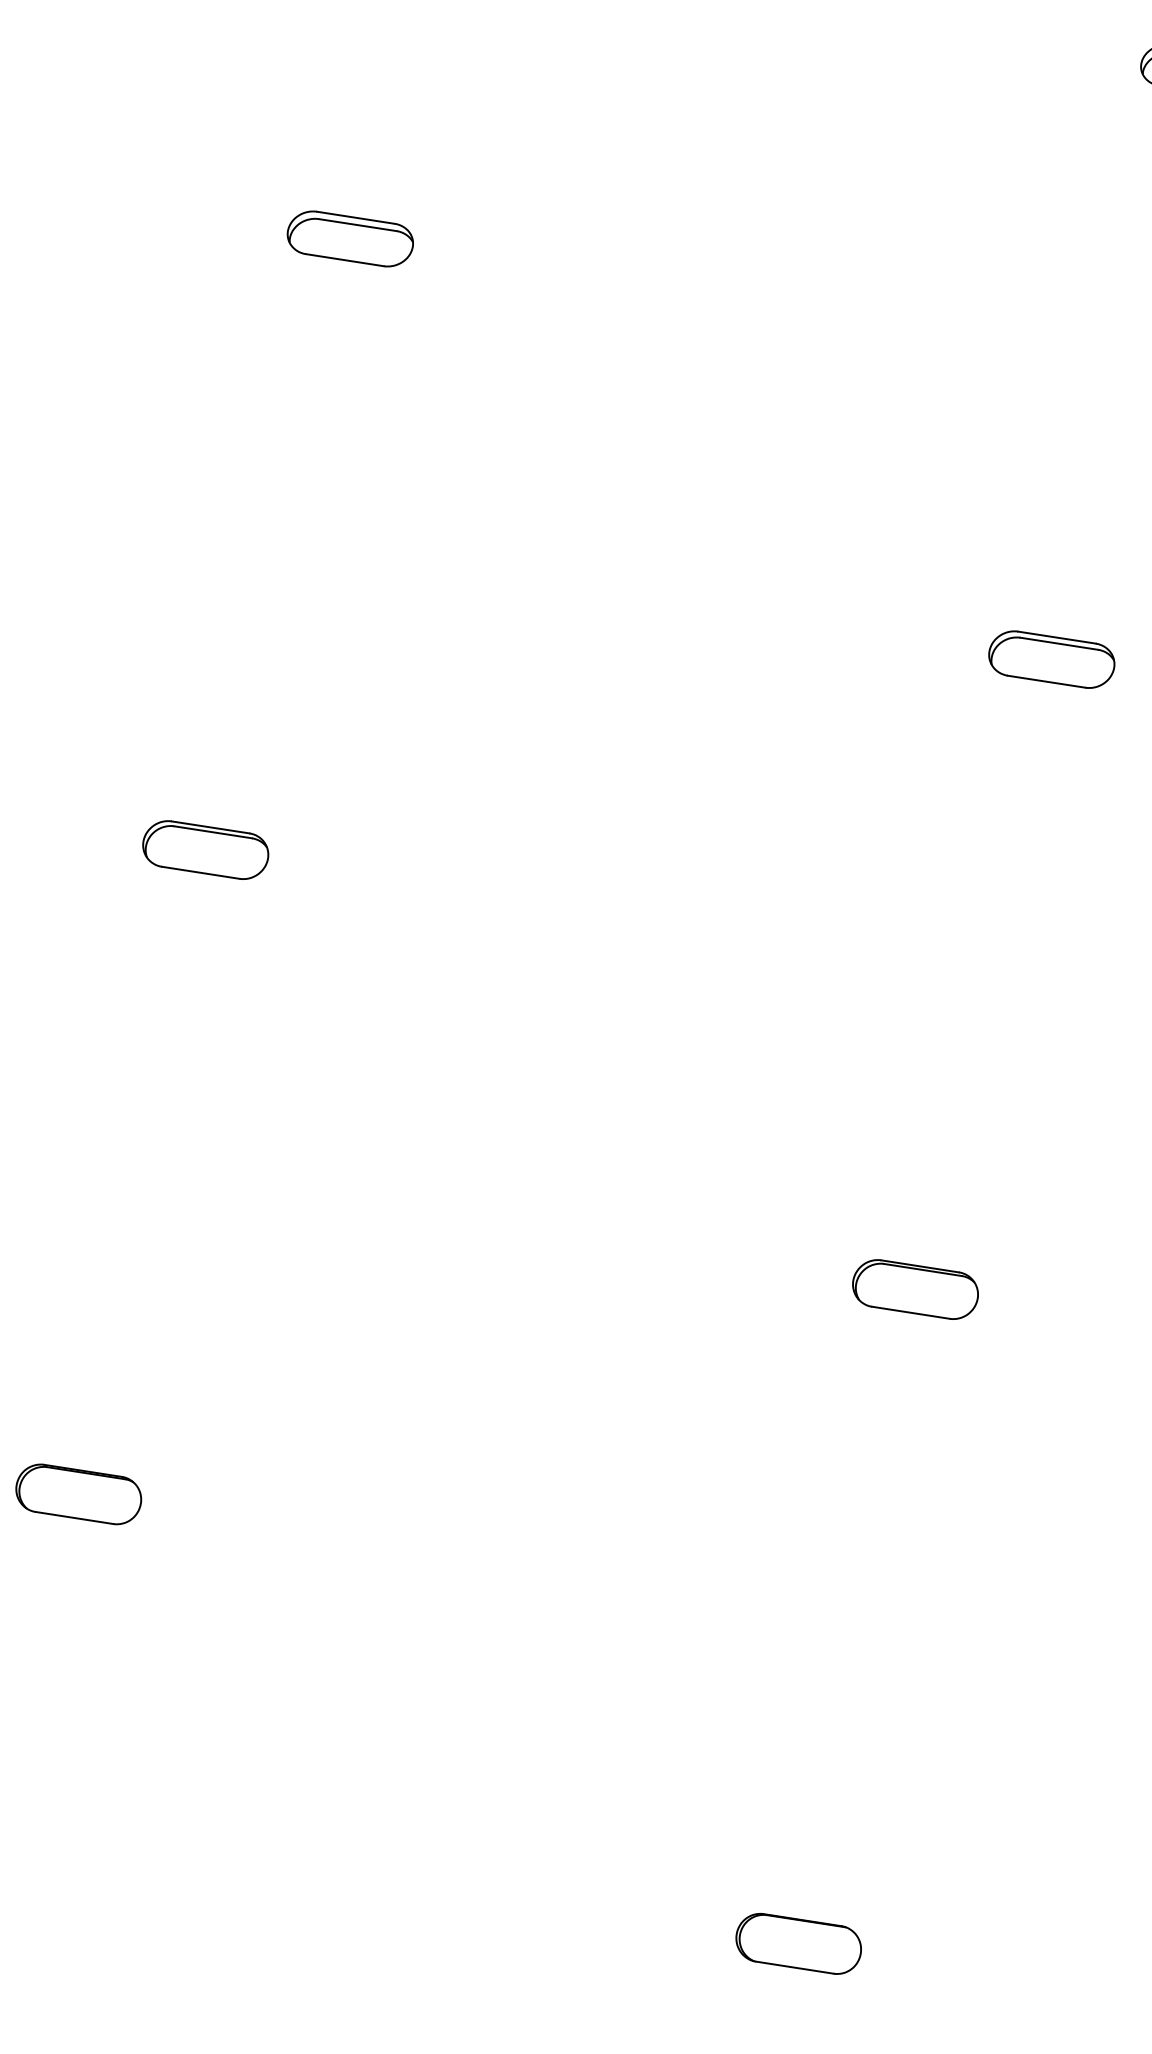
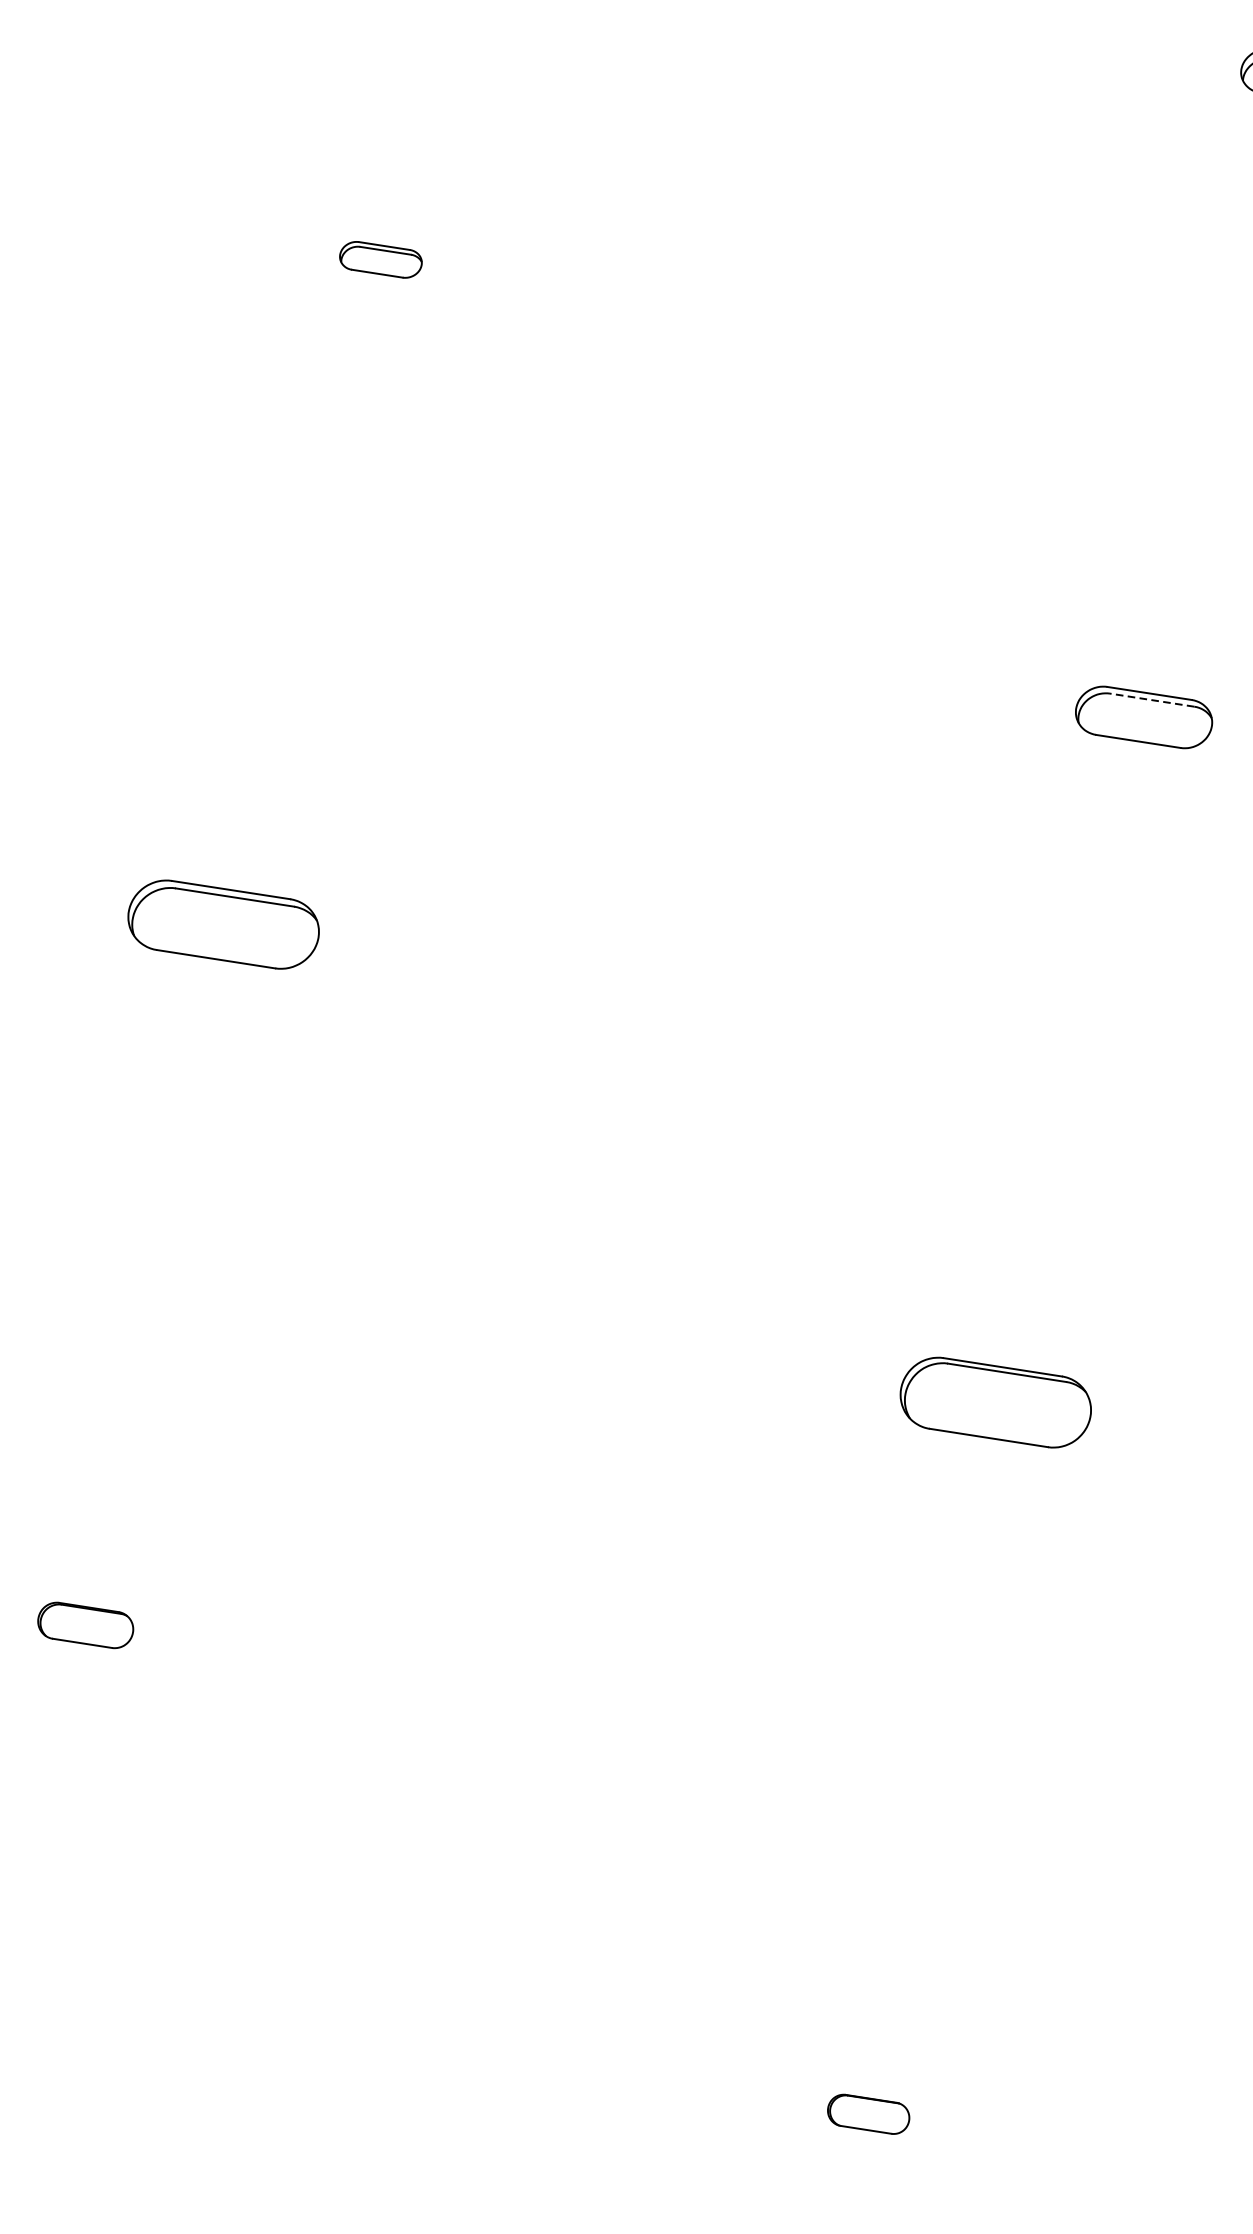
part: (349, 238) -> (380, 259), size x0.6
line: (1058, 643) -> (1151, 699), solid -> dashed
part: (205, 849) -> (223, 923), size x1.4
part: (915, 1289) -> (995, 1402), size x1.4
part: (78, 1494) -> (85, 1625), size x0.7
part: (798, 1943) -> (868, 2113), size x0.6

